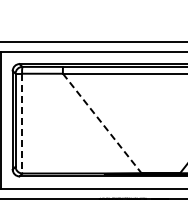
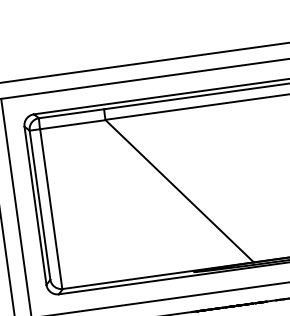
line: (22, 123) -> (51, 208), dashed -> solid
line: (102, 123) -> (179, 191), dashed -> solid

